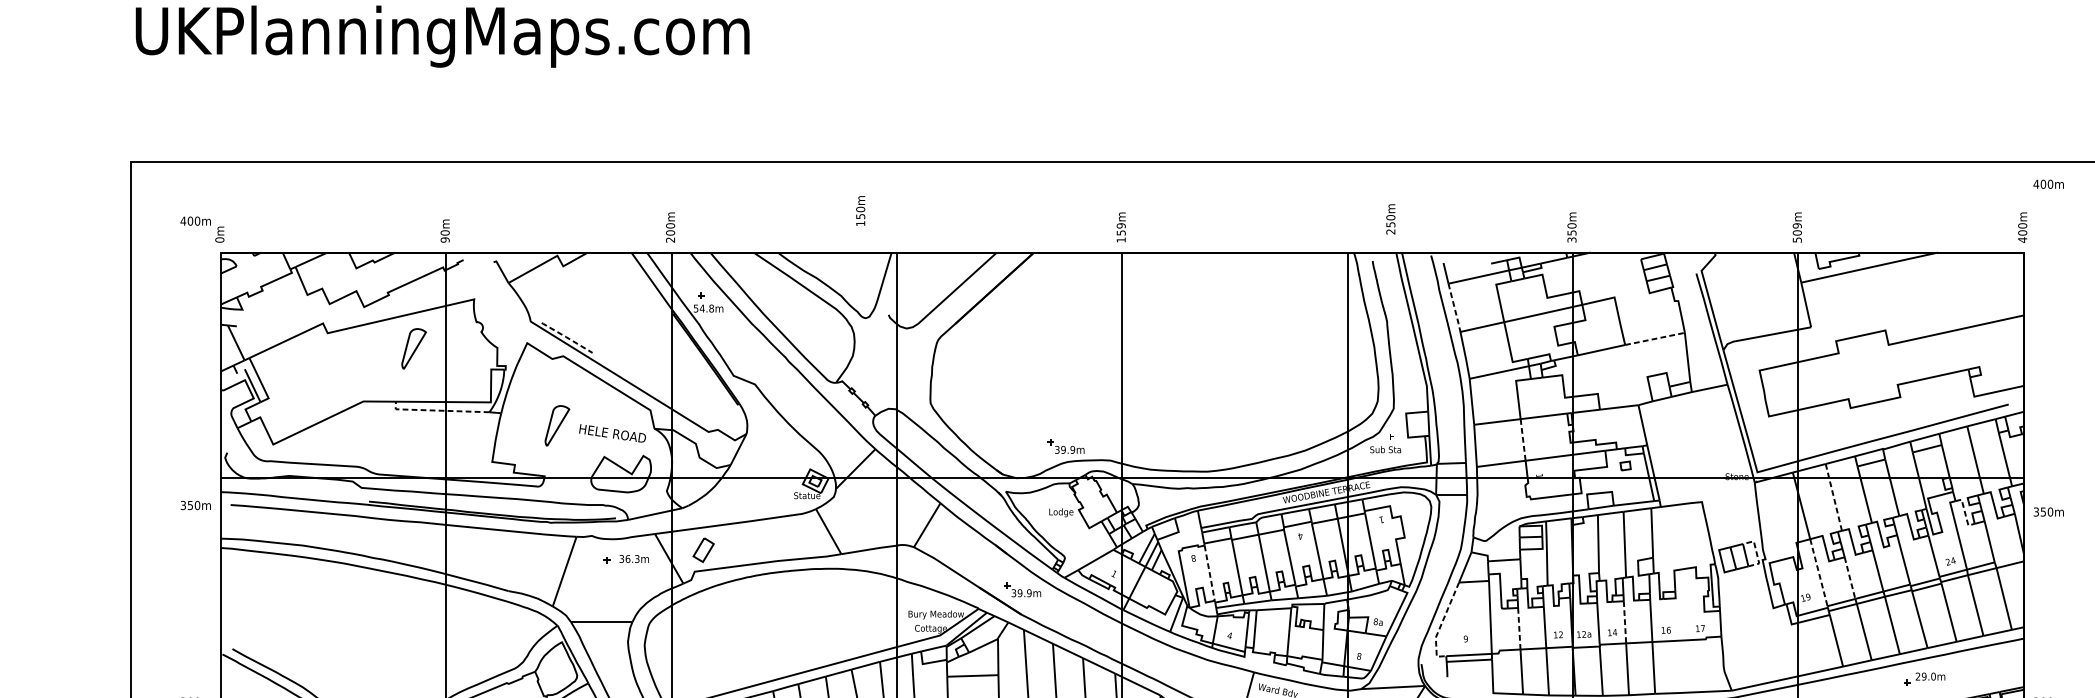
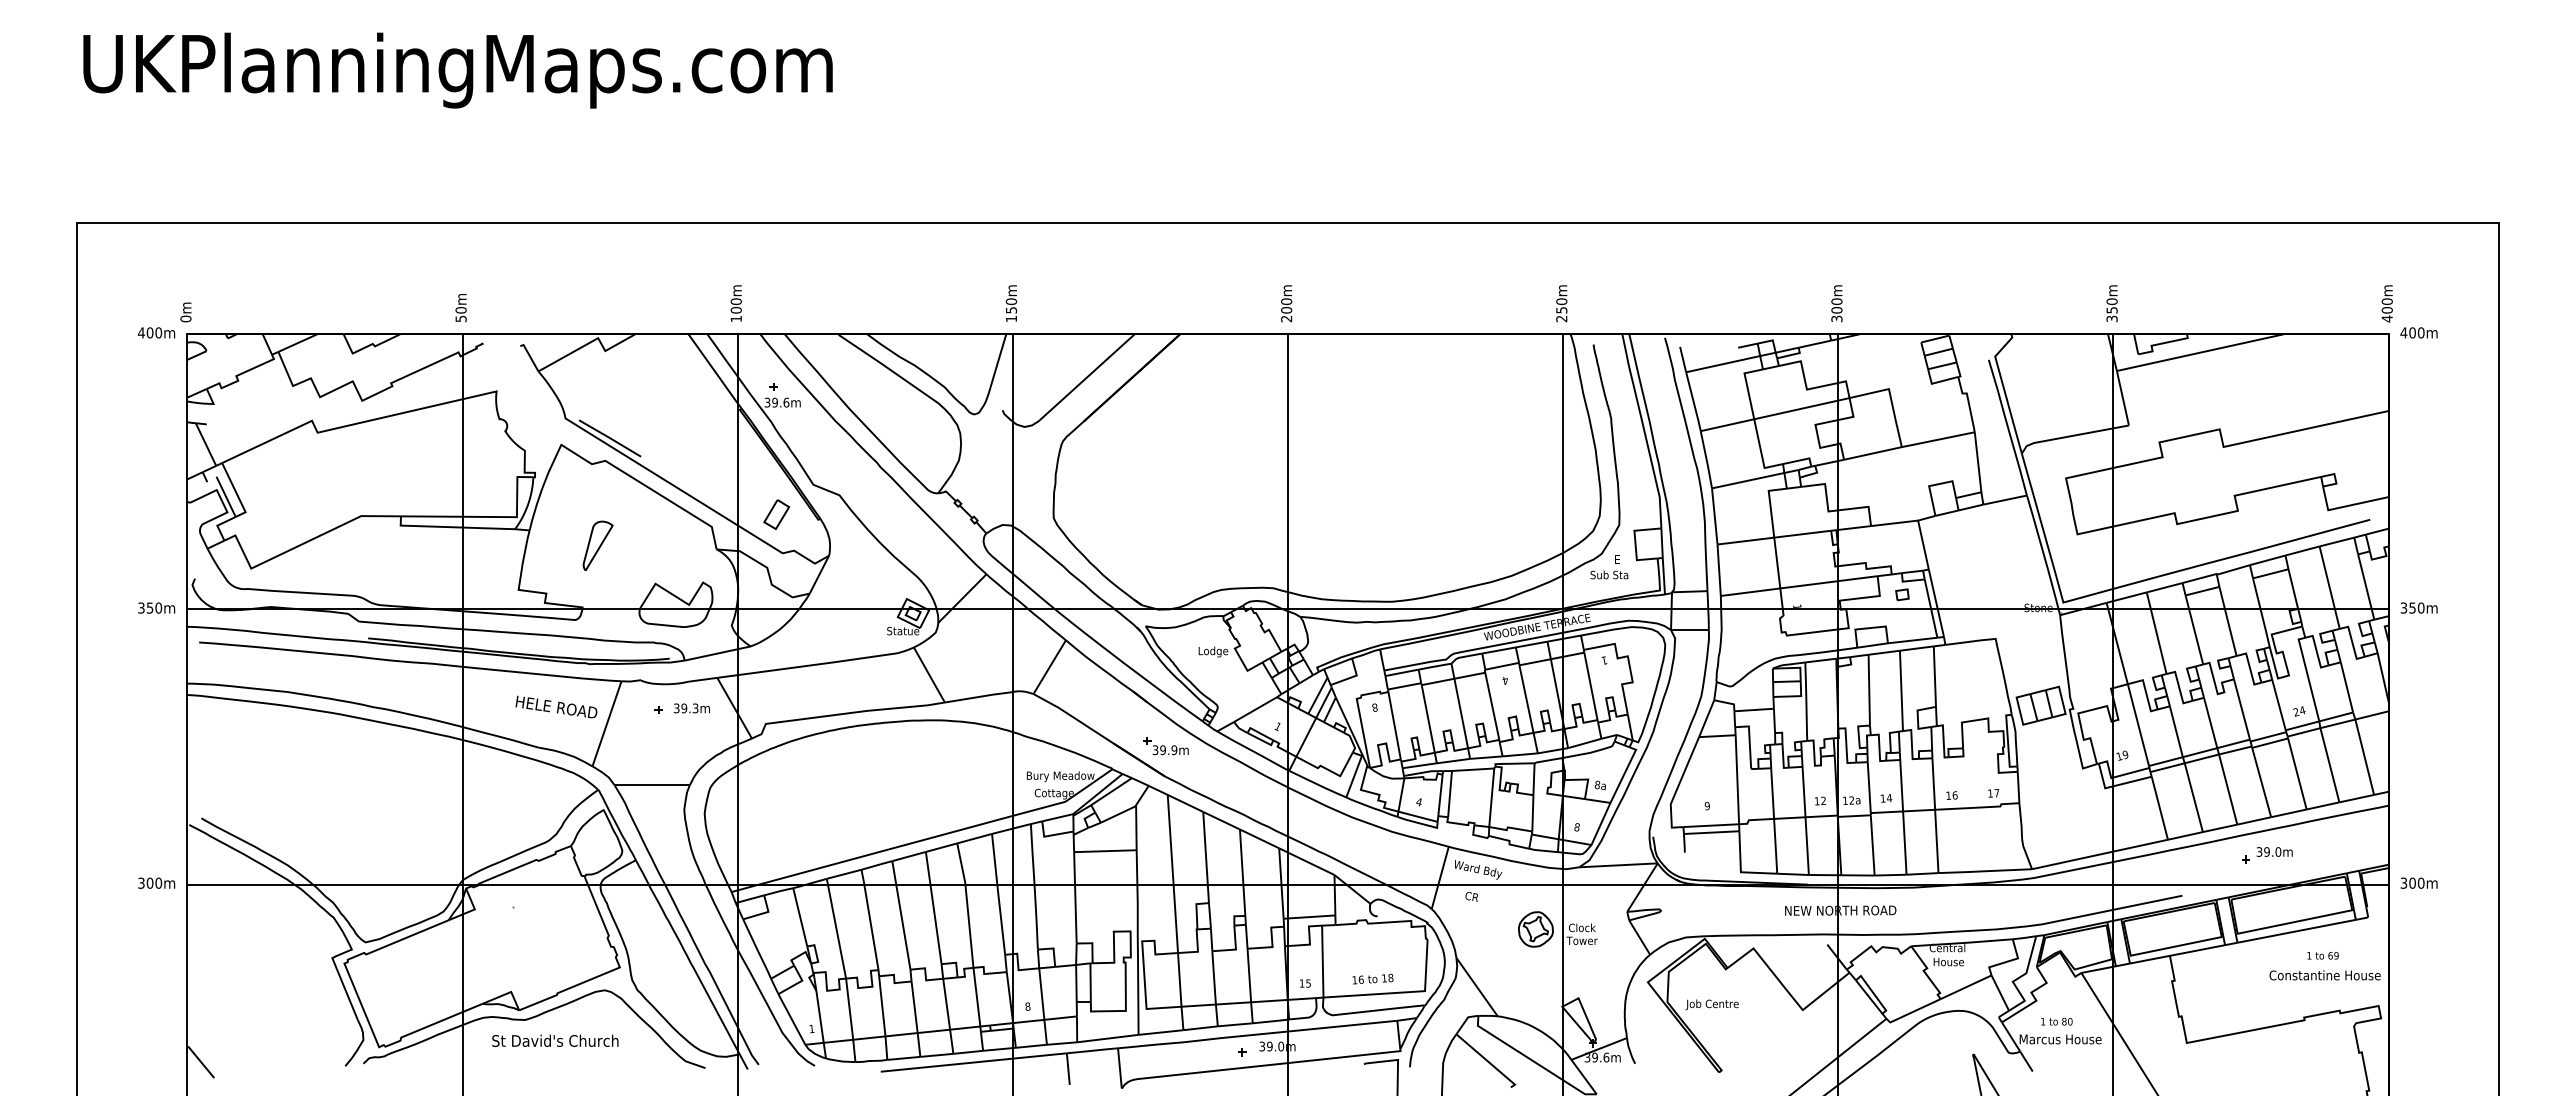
text: (2048, 183) -> (2418, 332), moved
text: (860, 211) -> (1011, 303), moved
text: (1390, 219) -> (1561, 303), moved
text: (195, 220) -> (156, 332), moved
text: (1796, 232) -> (2111, 309), 509m -> 350m
text: (1121, 233) -> (1286, 310), 159m -> 200m
text: (1571, 233) -> (1836, 310), 350m -> 300m
text: (444, 239) -> (460, 318), 90m -> 50m
text: (669, 240) -> (735, 319), 200m -> 100m
text: (704, 308) -> (777, 402), 54.8m -> 39.6m
line: (1454, 309) -> (1693, 403), dashed -> solid
line: (565, 337) -> (608, 437), dashed -> solid
line: (1655, 338) -> (1938, 439), dashed -> solid
part: (413, 348) -> (422, 451), removed
line: (438, 410) -> (452, 527), dashed -> solid
text: (612, 432) -> (556, 706), moved
line: (1523, 440) -> (1777, 563), dashed -> solid
part: (1065, 446) -> (1218, 571), removed
line: (1833, 497) -> (2156, 633), dashed -> solid
text: (195, 505) -> (156, 607), moved
text: (2048, 511) -> (2418, 607), moved
line: (1964, 513) -> (2316, 652), dashed -> solid
part: (703, 550) -> (776, 514), moved
line: (1756, 551) -> (2062, 699), dashed -> solid
text: (628, 559) -> (684, 708), 36.3m -> 39.3m
line: (1209, 573) -> (1394, 726), dashed -> solid
line: (1818, 573) -> (2138, 725), dashed -> solid
line: (1850, 578) -> (2176, 732), dashed -> solid
line: (1624, 622) -> (1901, 785), dashed -> solid
line: (1441, 624) -> (1677, 788), dashed -> solid
line: (1519, 629) -> (1772, 794), dashed -> solid
text: (1918, 677) -> (2259, 852), 29.0m -> 39.0m

